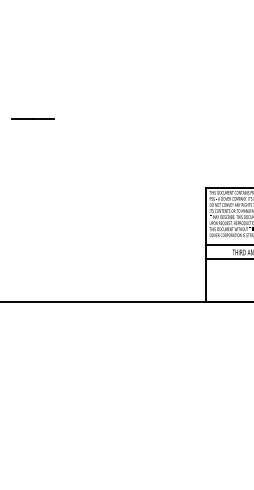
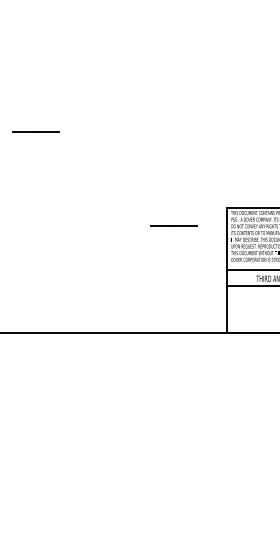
line: (157, 203) -> (173, 224), added

